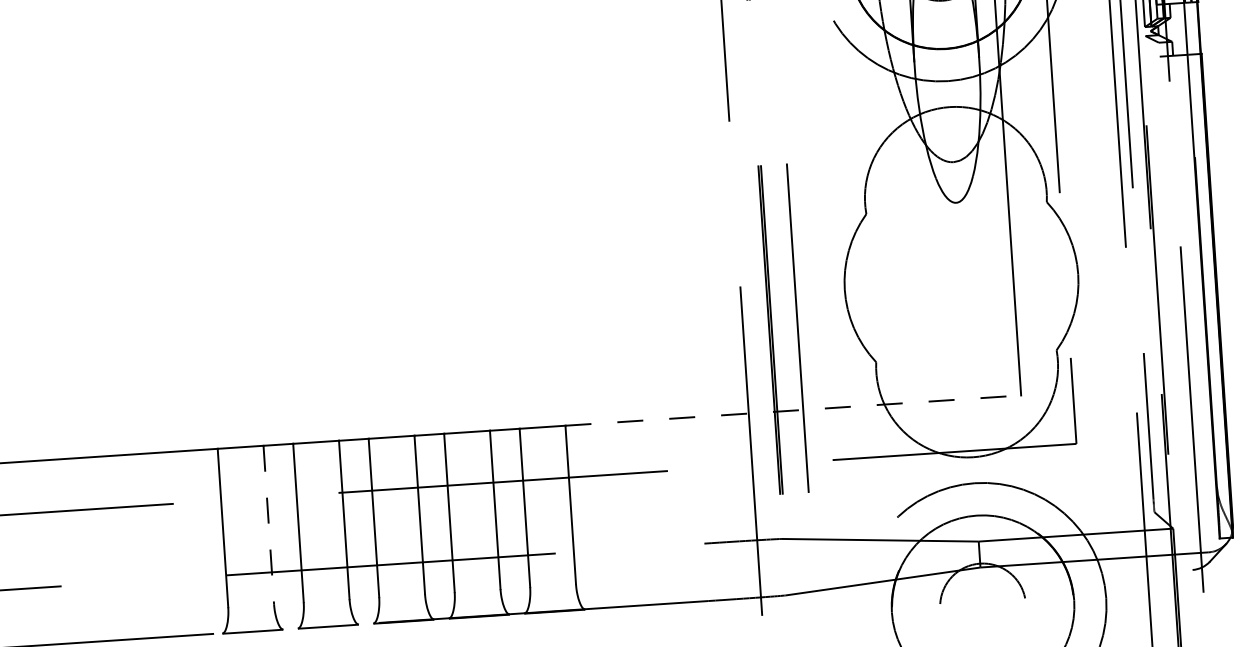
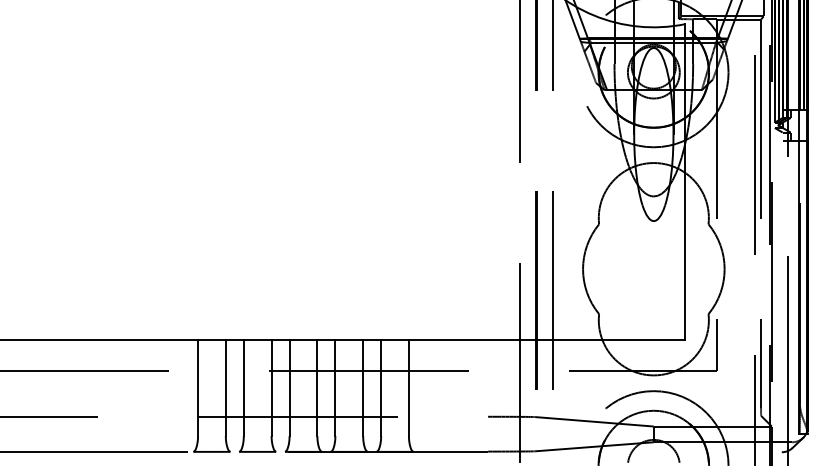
line: (793, 411) -> (547, 340), dashed -> solid
line: (268, 525) -> (225, 388), dashed -> solid

